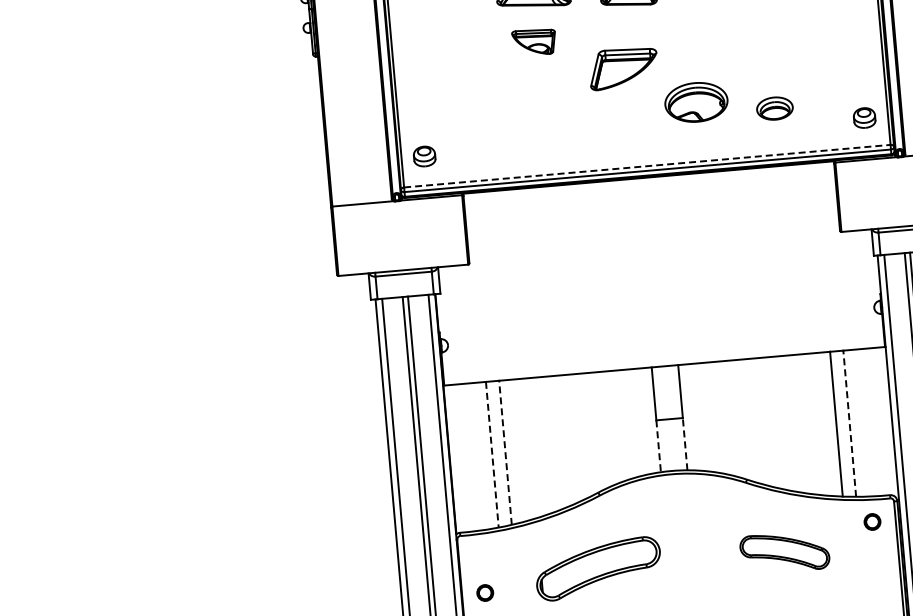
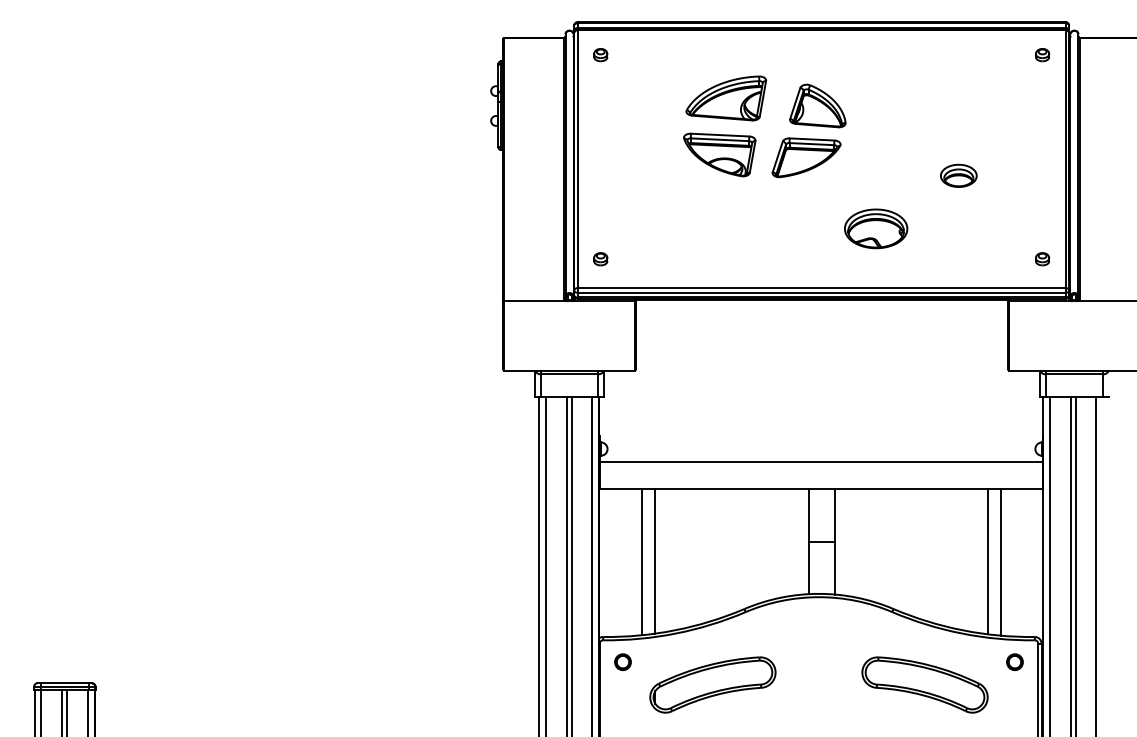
part: (533, 41) -> (719, 154), size x1.67
part: (623, 68) -> (806, 157), moved
part: (774, 108) -> (958, 175), moved
part: (864, 118) -> (1042, 259), size x0.62
part: (424, 156) -> (600, 259), size x0.62
line: (648, 166) -> (822, 288), dashed -> solid
line: (662, 339) -> (821, 462), added
line: (849, 422) -> (1000, 561), dashed -> solid
line: (685, 443) -> (835, 567), dashed -> solid
line: (658, 446) -> (808, 568), dashed -> solid
line: (505, 452) -> (655, 560), dashed -> solid
line: (492, 455) -> (642, 562), dashed -> solid
part: (784, 552) -> (924, 684), size x1.43
part: (598, 568) -> (712, 684), moved
part: (484, 592) -> (622, 661), moved

